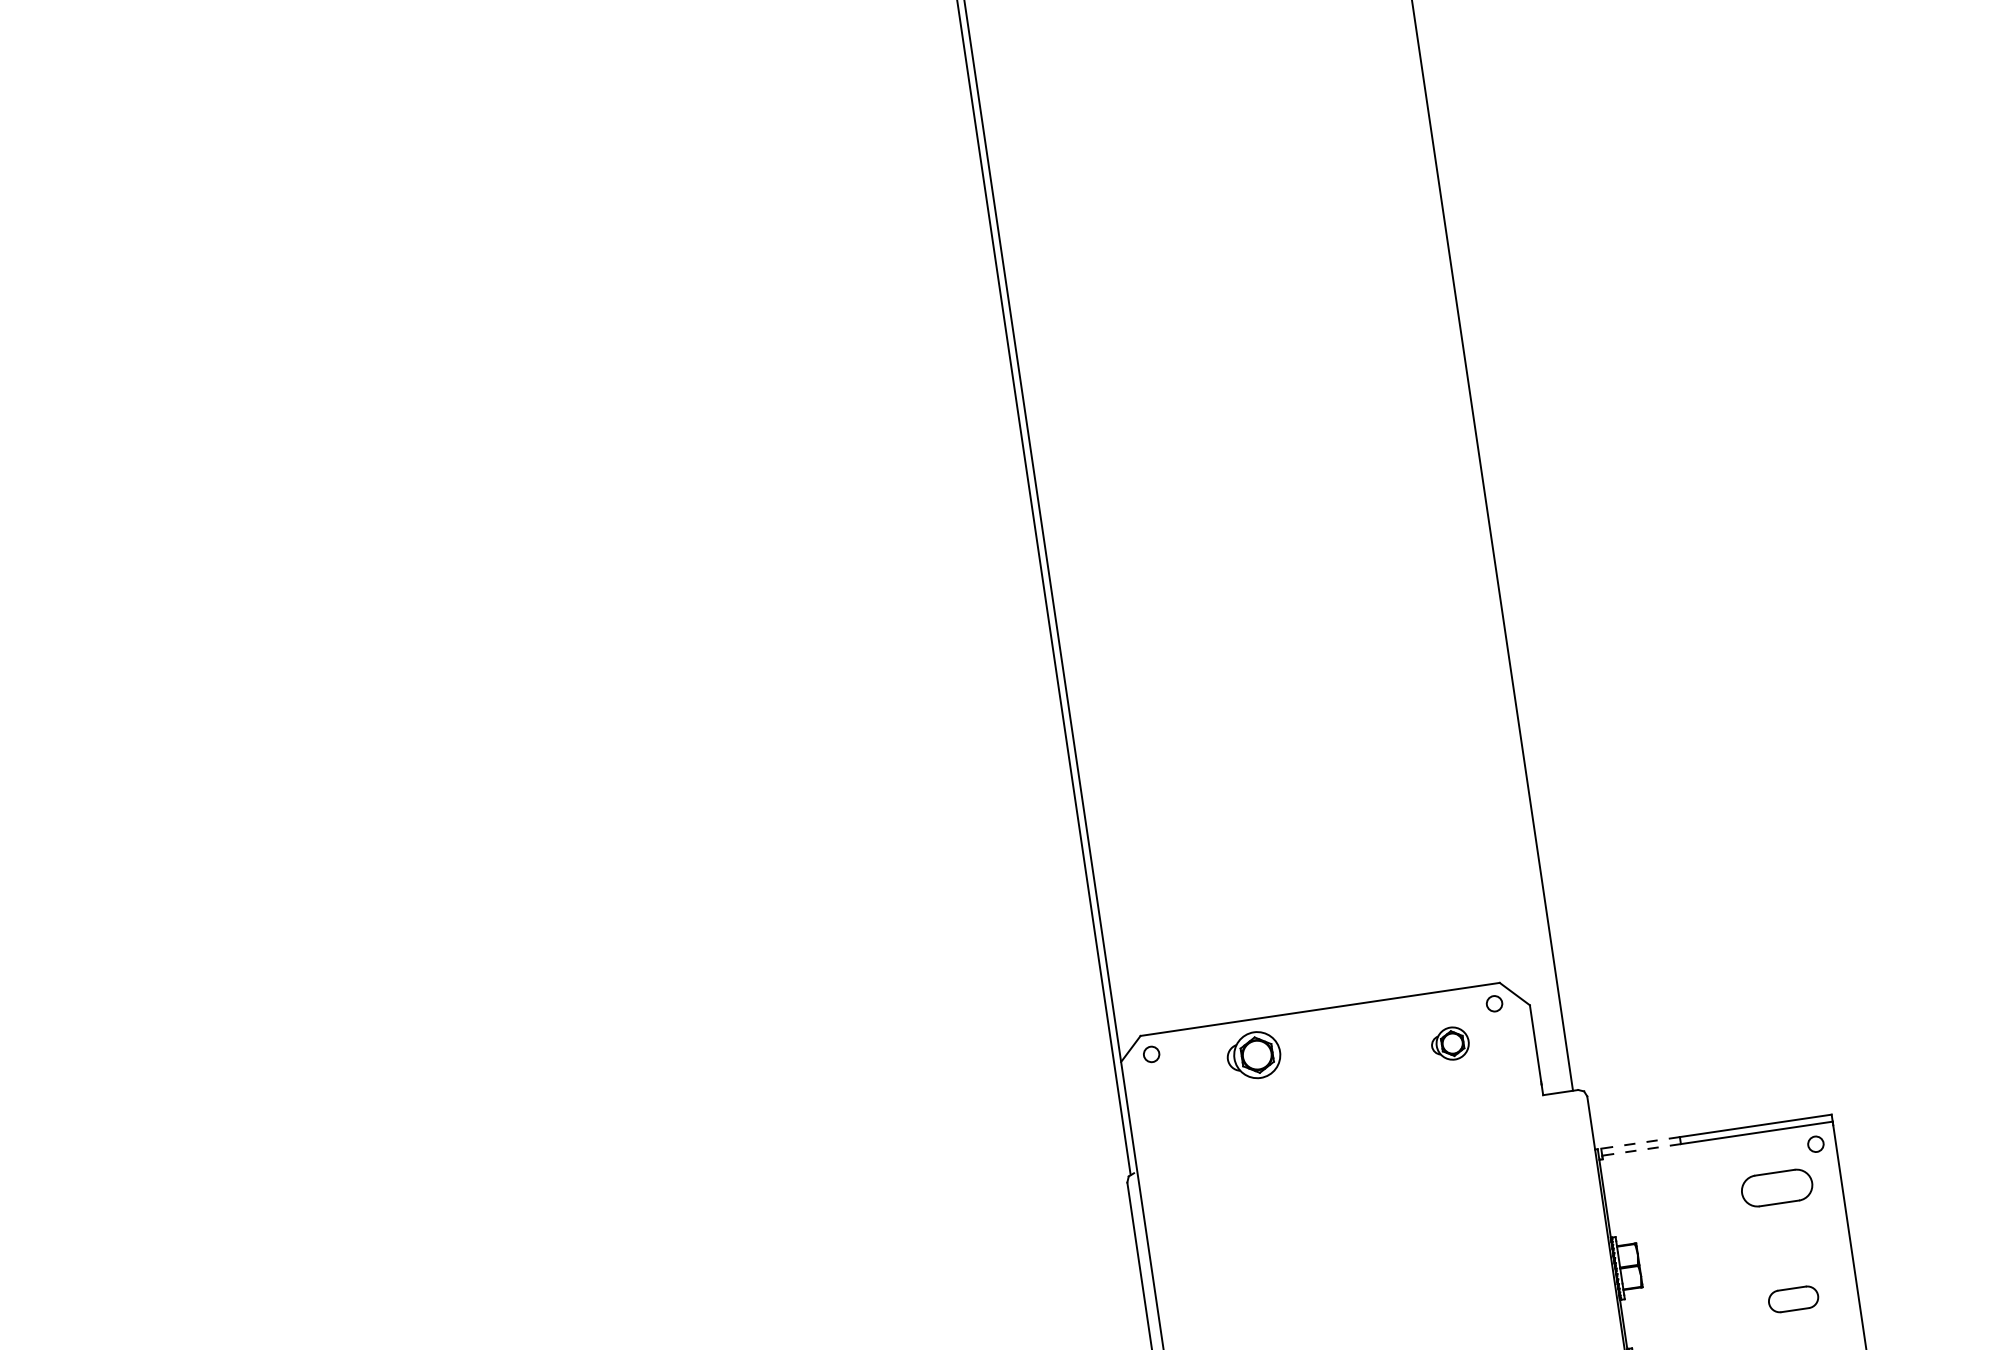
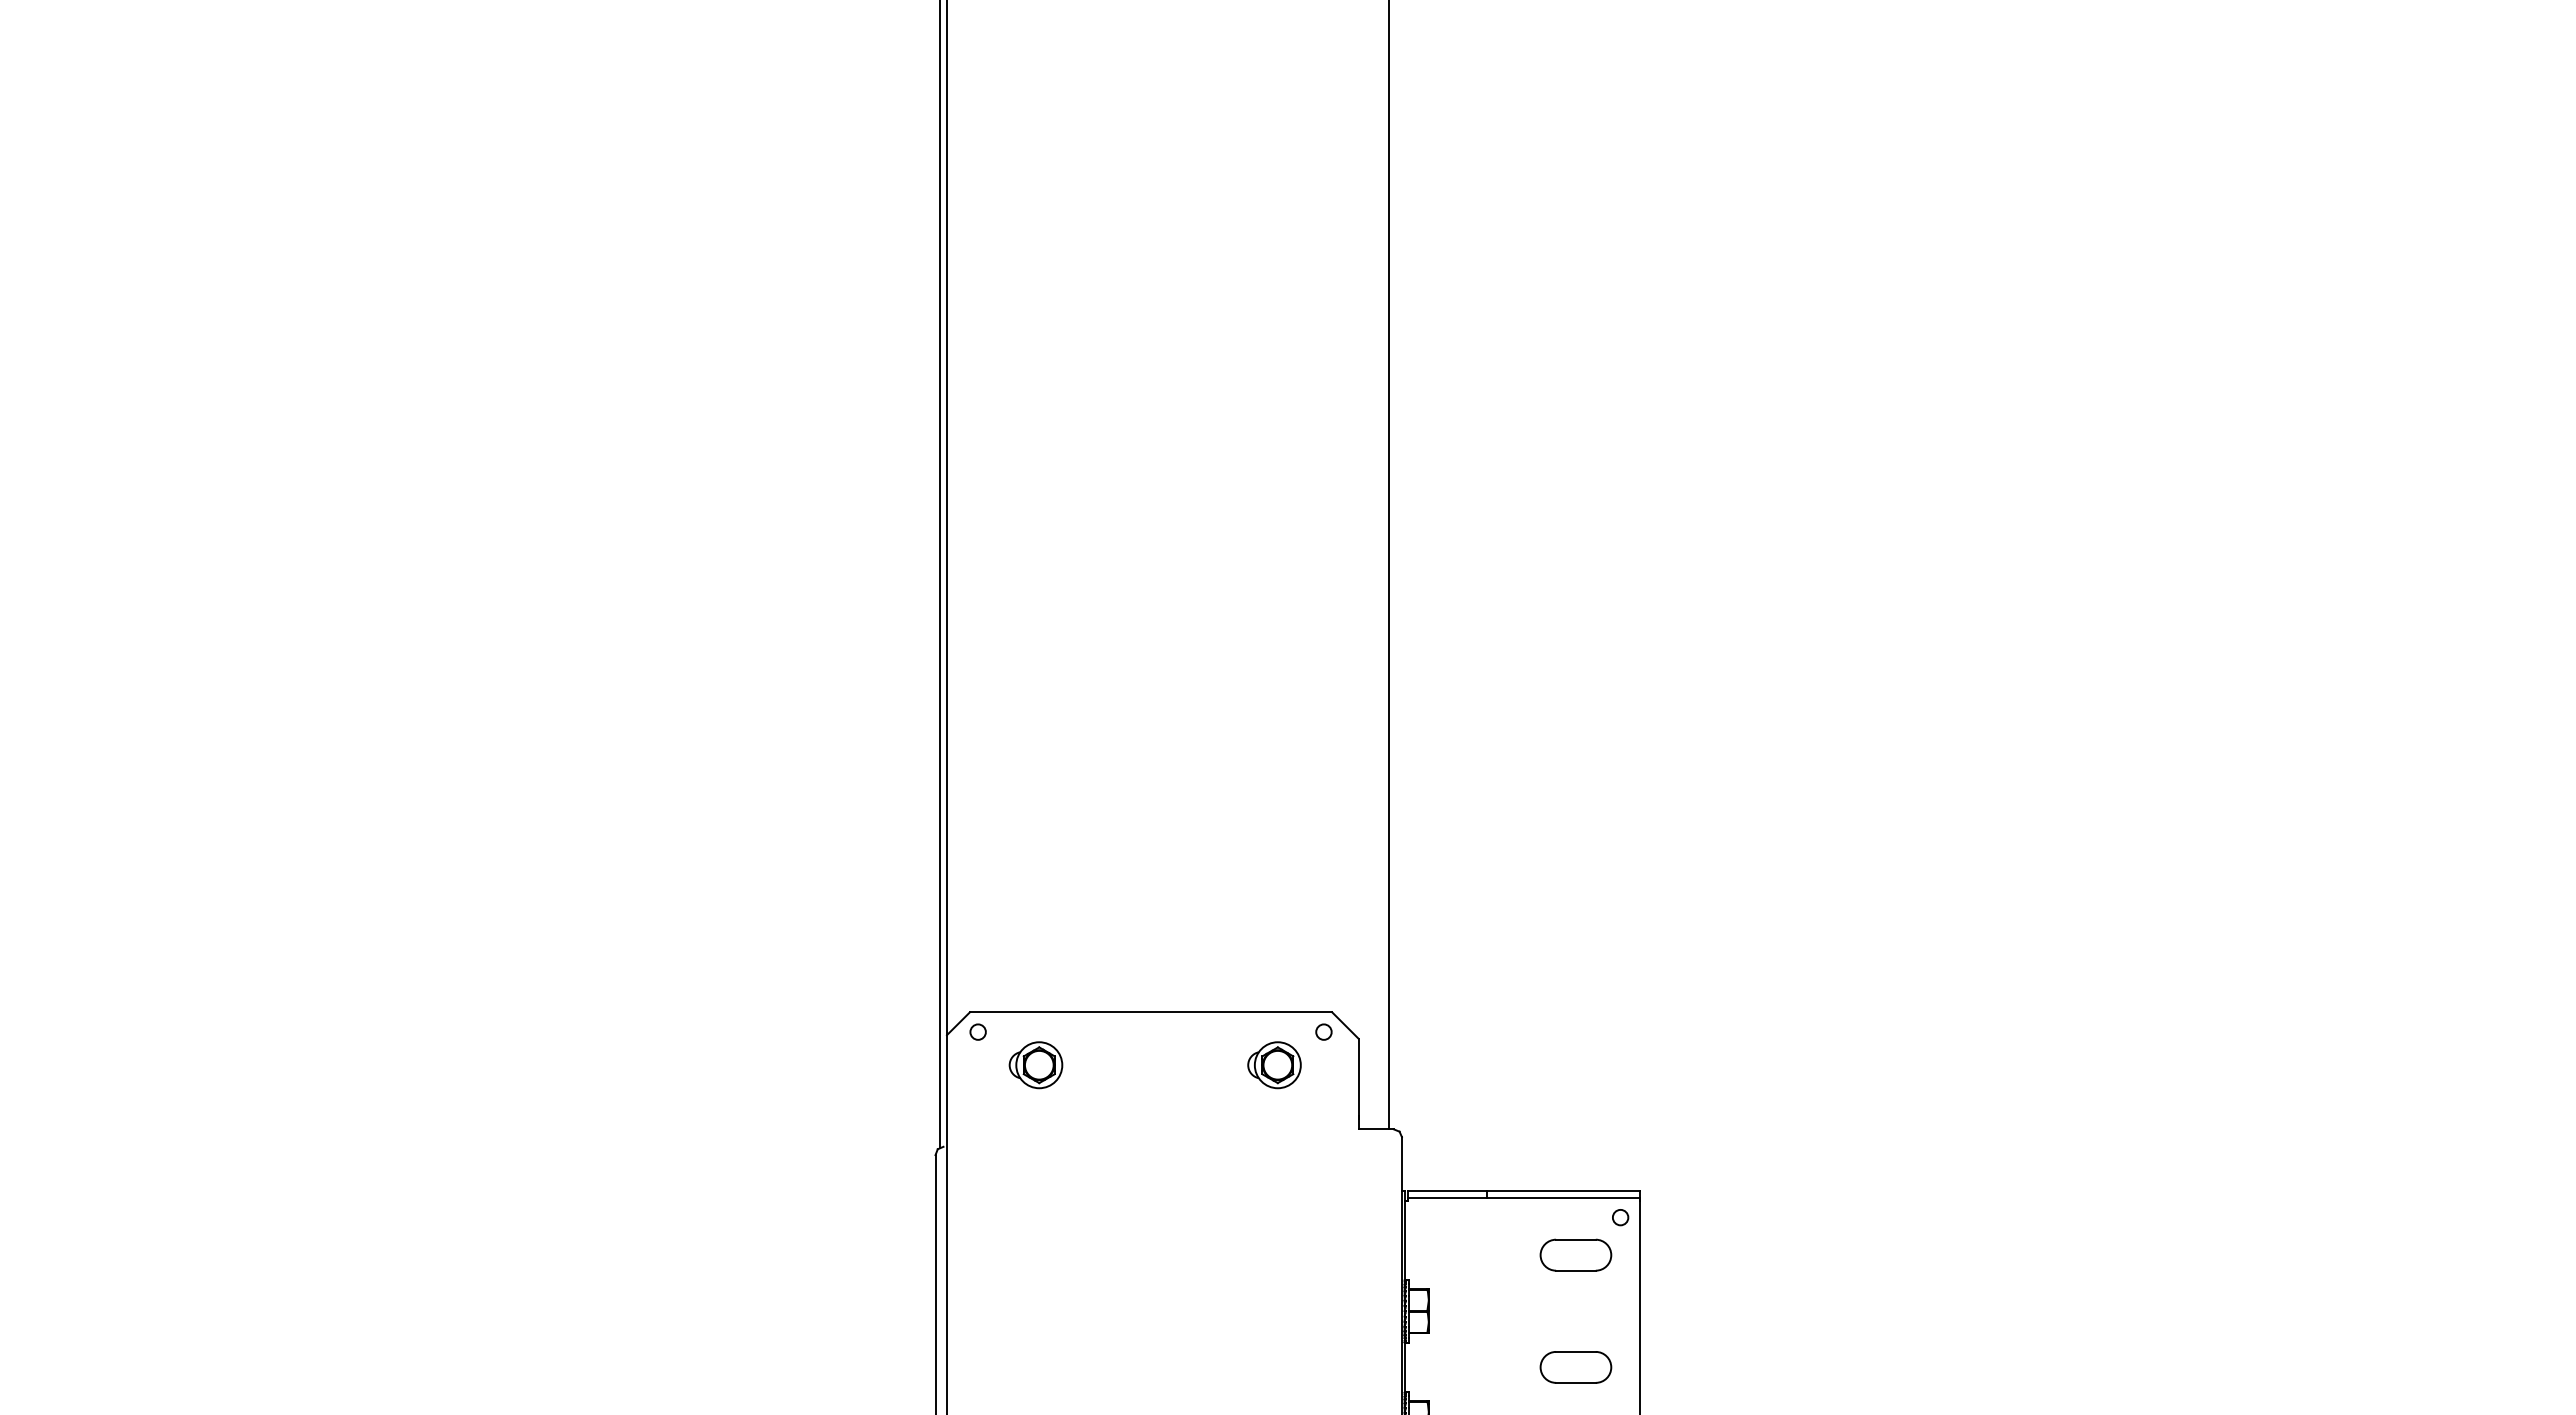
part: (1450, 1044) -> (1274, 1065), size x1.43
part: (1253, 1055) -> (1035, 1065), moved
line: (1640, 1142) -> (1447, 1190), dashed -> solid
line: (1641, 1149) -> (1447, 1197), dashed -> solid
part: (1793, 1299) -> (1575, 1367), size x1.43

